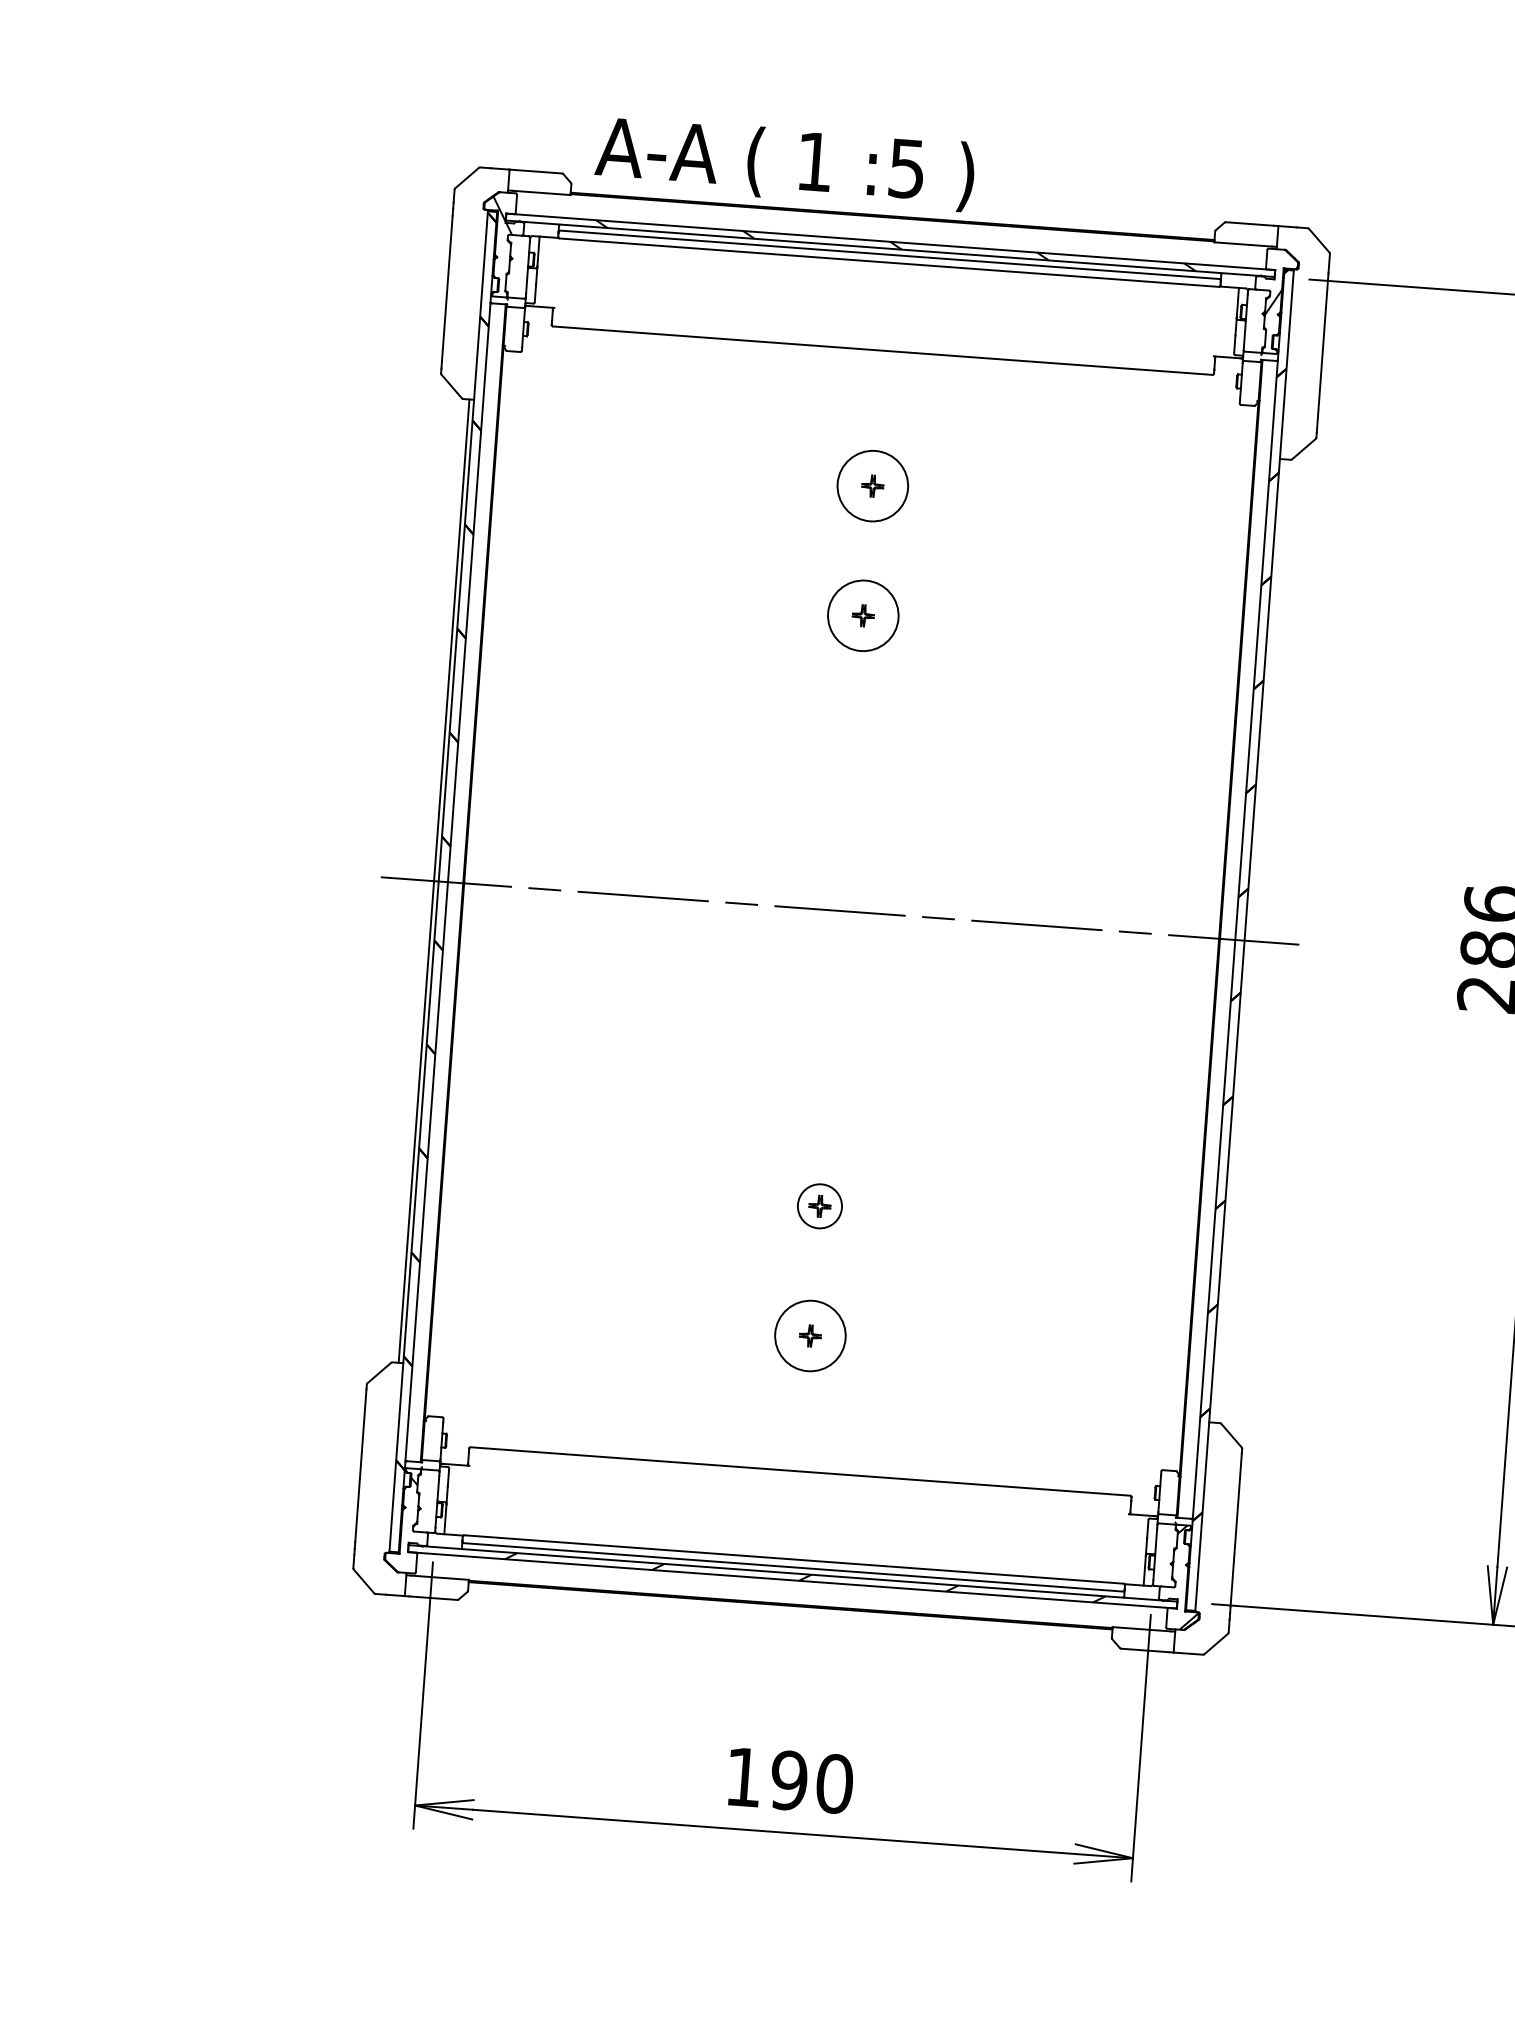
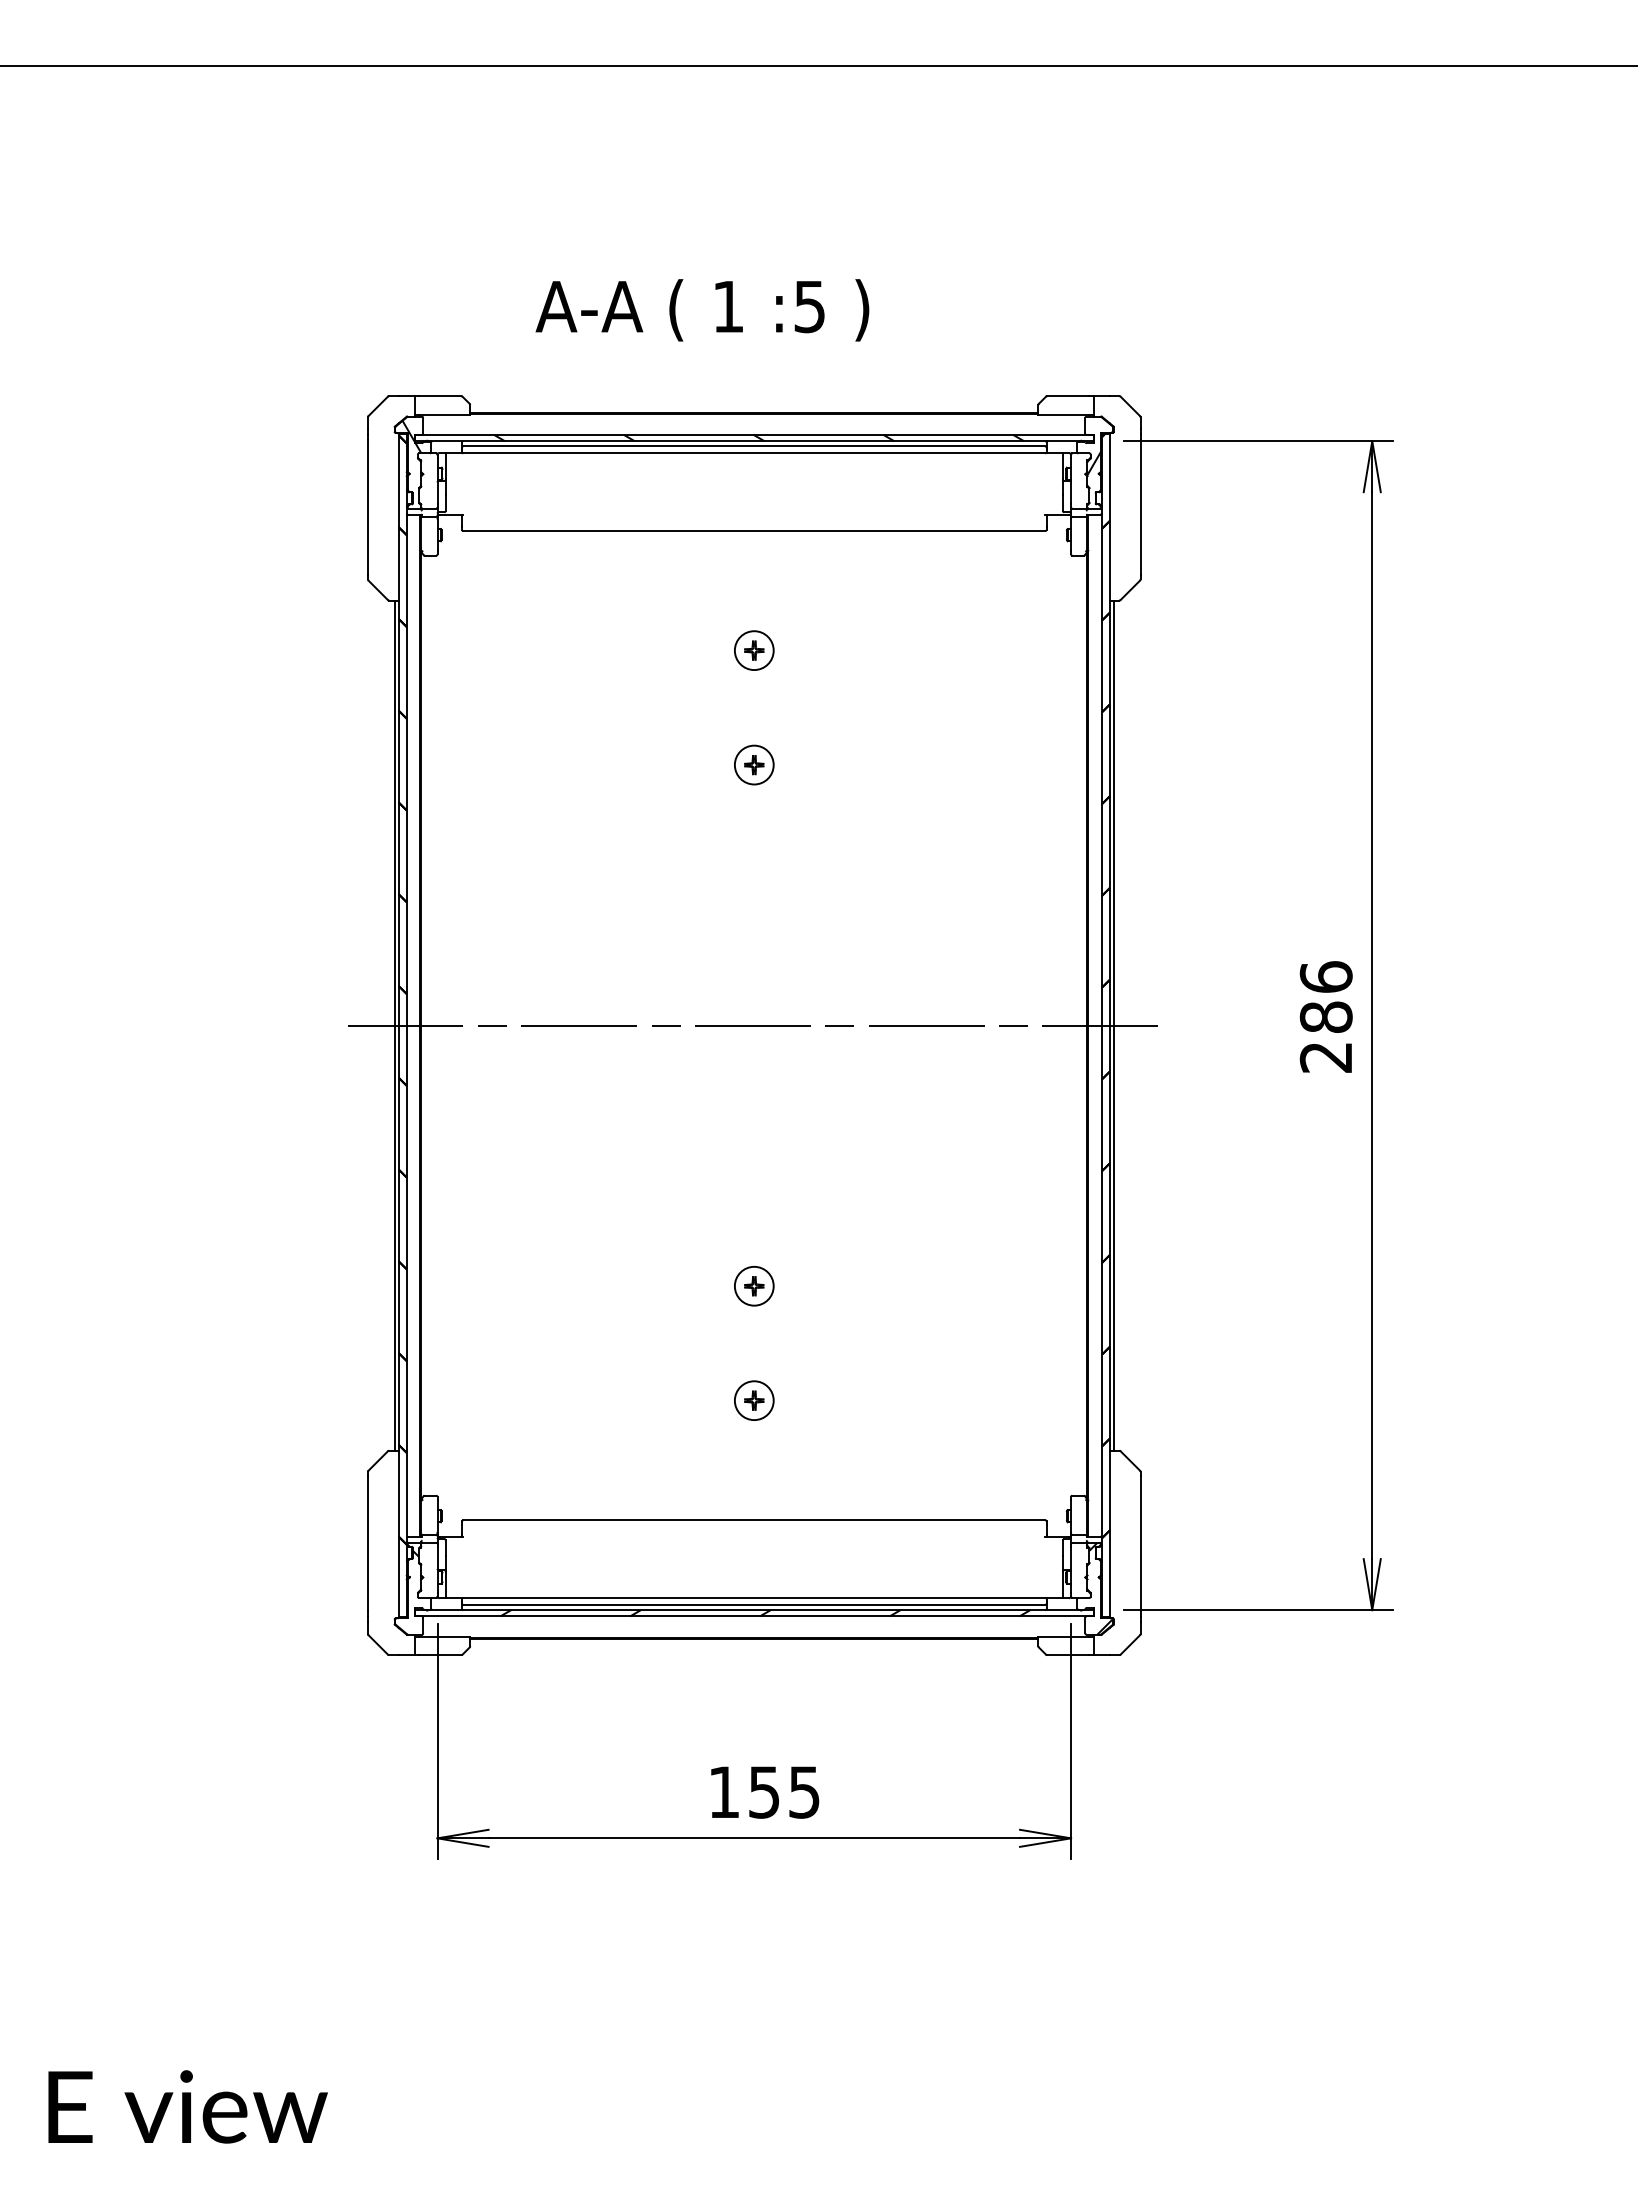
text: (785, 164) -> (702, 310), moved
circle: (871, 485) -> (753, 650), size x0.62
circle: (862, 615) -> (753, 764), size x0.62
line: (1249, 940) -> (1114, 1025), added
circle: (809, 1335) -> (753, 1400), size x0.62
text: (812, 1781) -> (784, 1791), 190 -> 155

